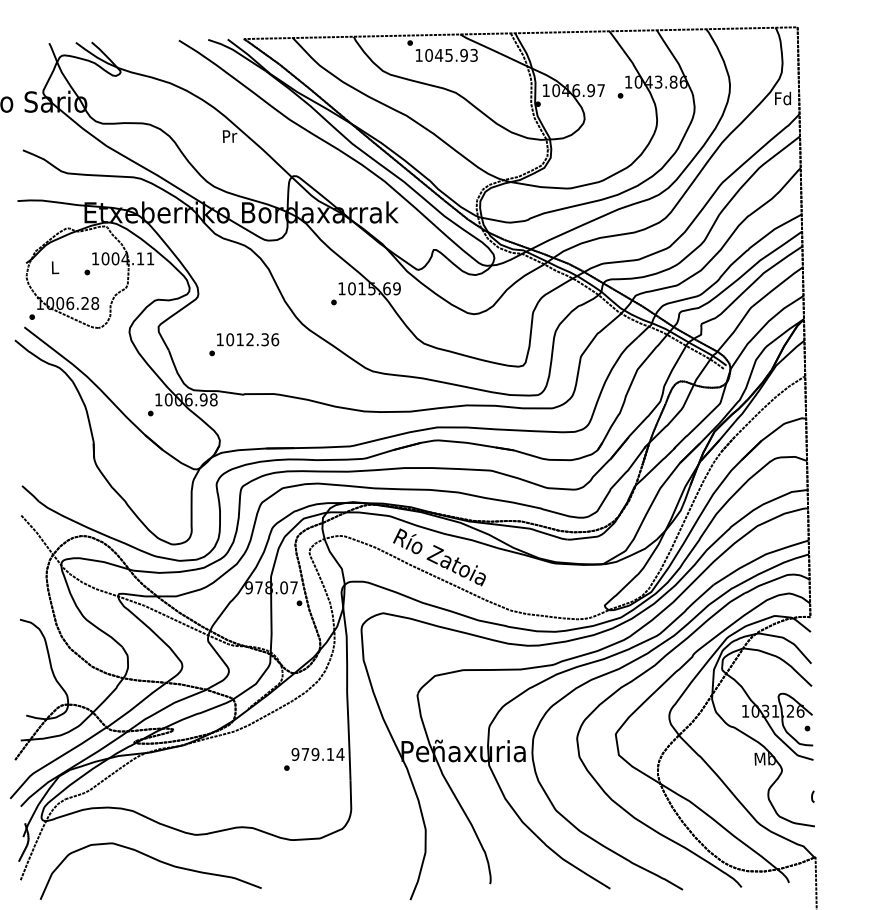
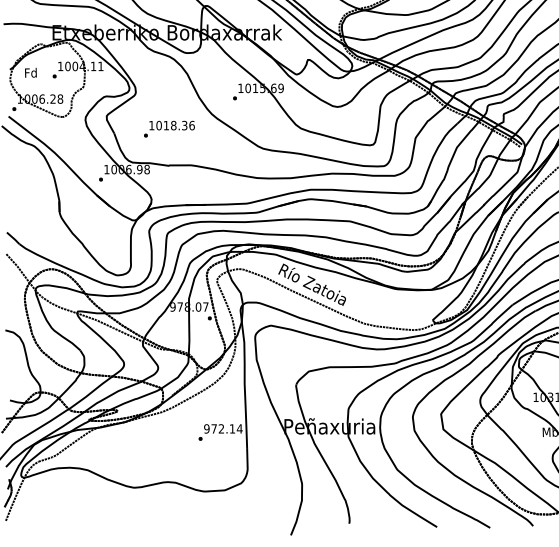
text: (54, 267) -> (30, 72), L -> Fd
text: (250, 339) -> (173, 125), 1012.36 -> 1018.36
text: (315, 754) -> (221, 428), 979.14 -> 972.14
curve: (155, 860) -> (104, 506), removed

